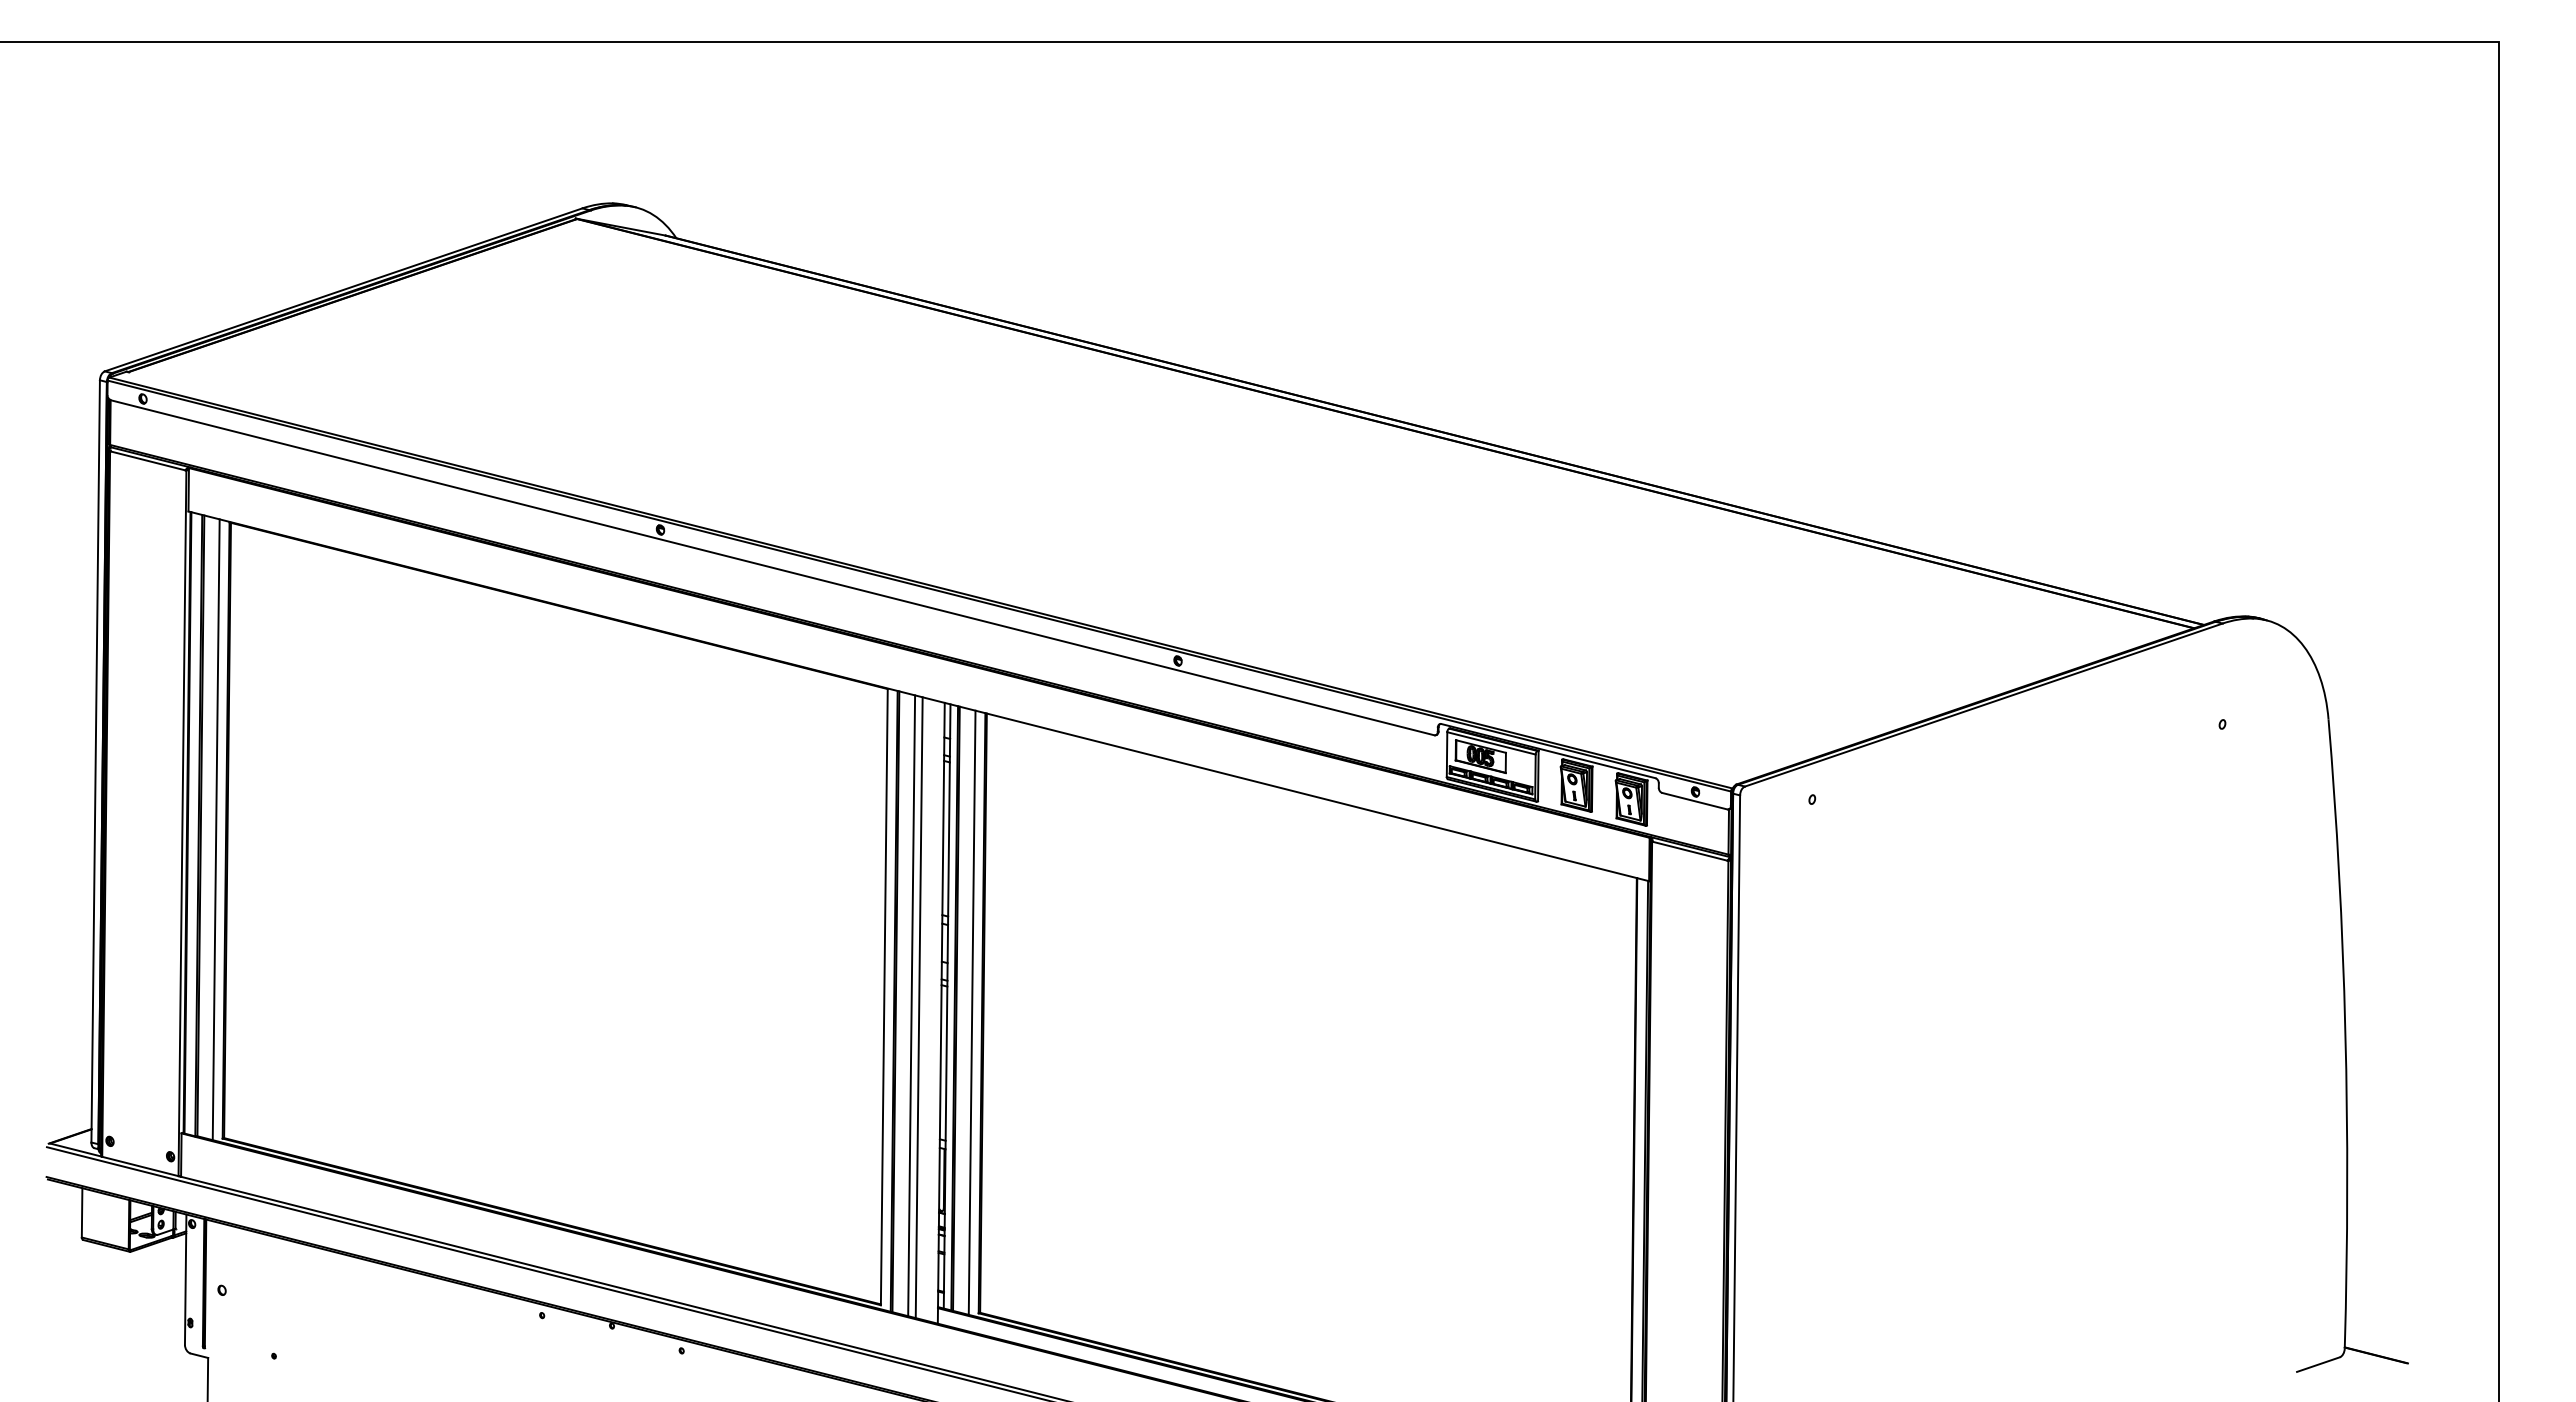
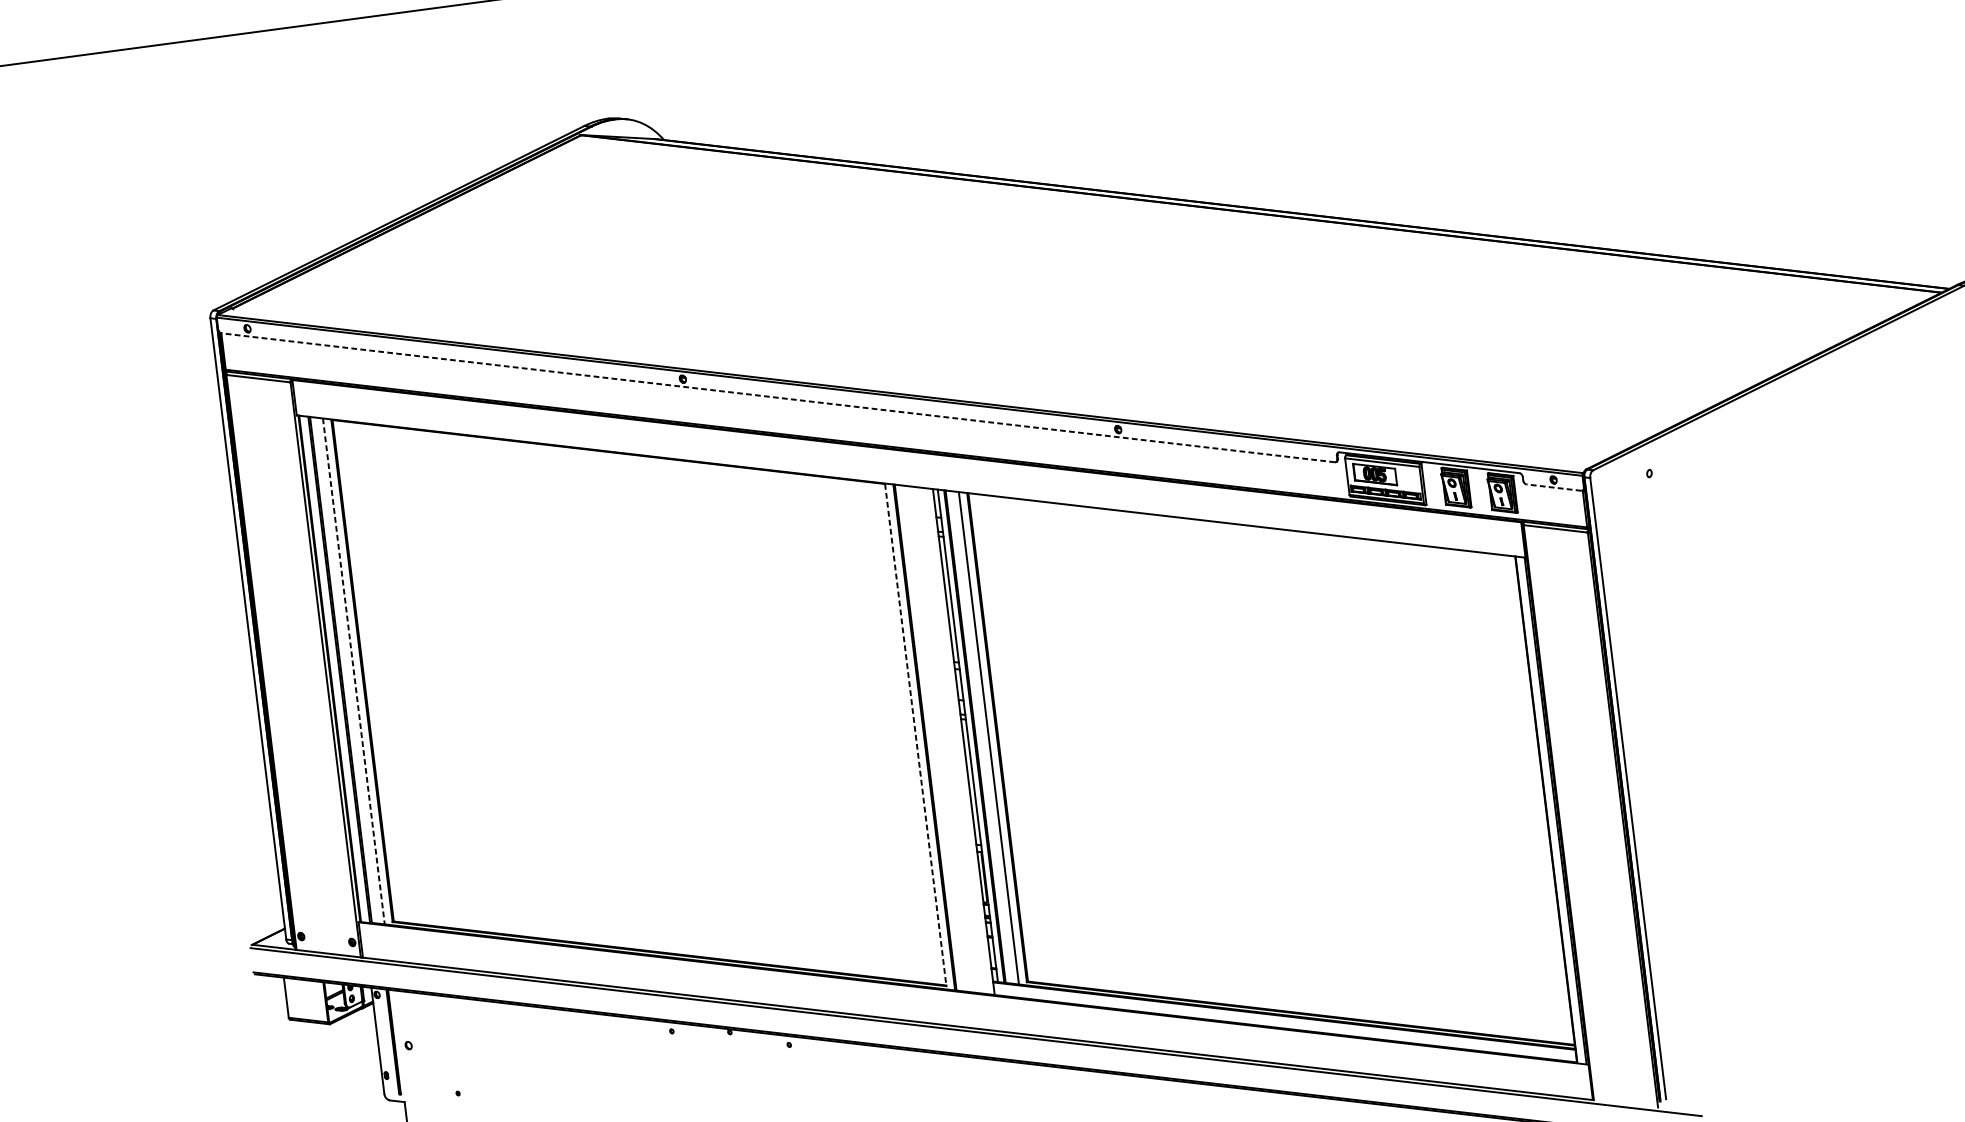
line: (772, 567) -> (778, 397), solid -> dashed
line: (1694, 801) -> (1553, 487), solid -> dashed
line: (216, 830) -> (354, 671), solid -> dashed
line: (884, 997) -> (915, 735), solid -> dashed
line: (911, 1005) -> (938, 738), removed
line: (918, 1007) -> (944, 739), removed

